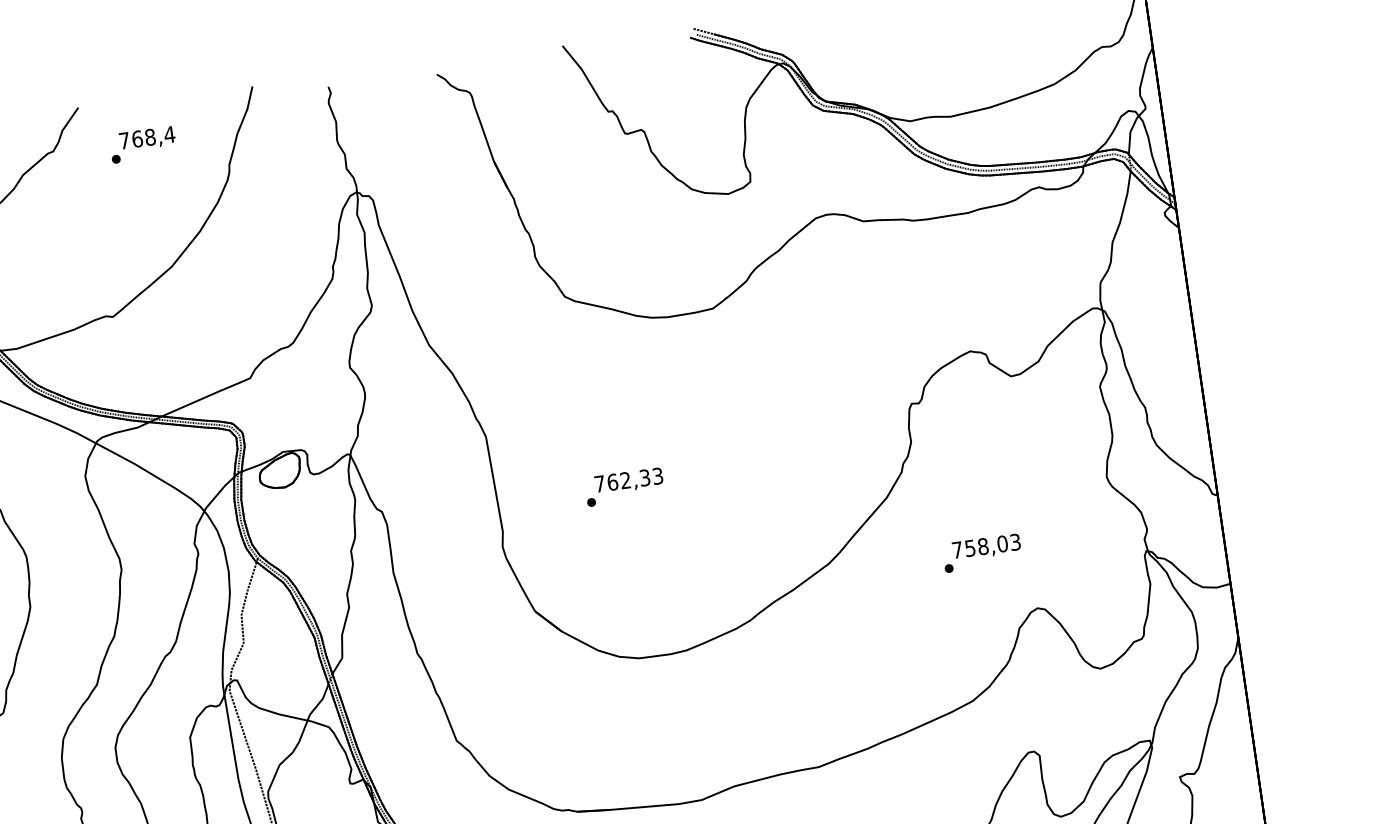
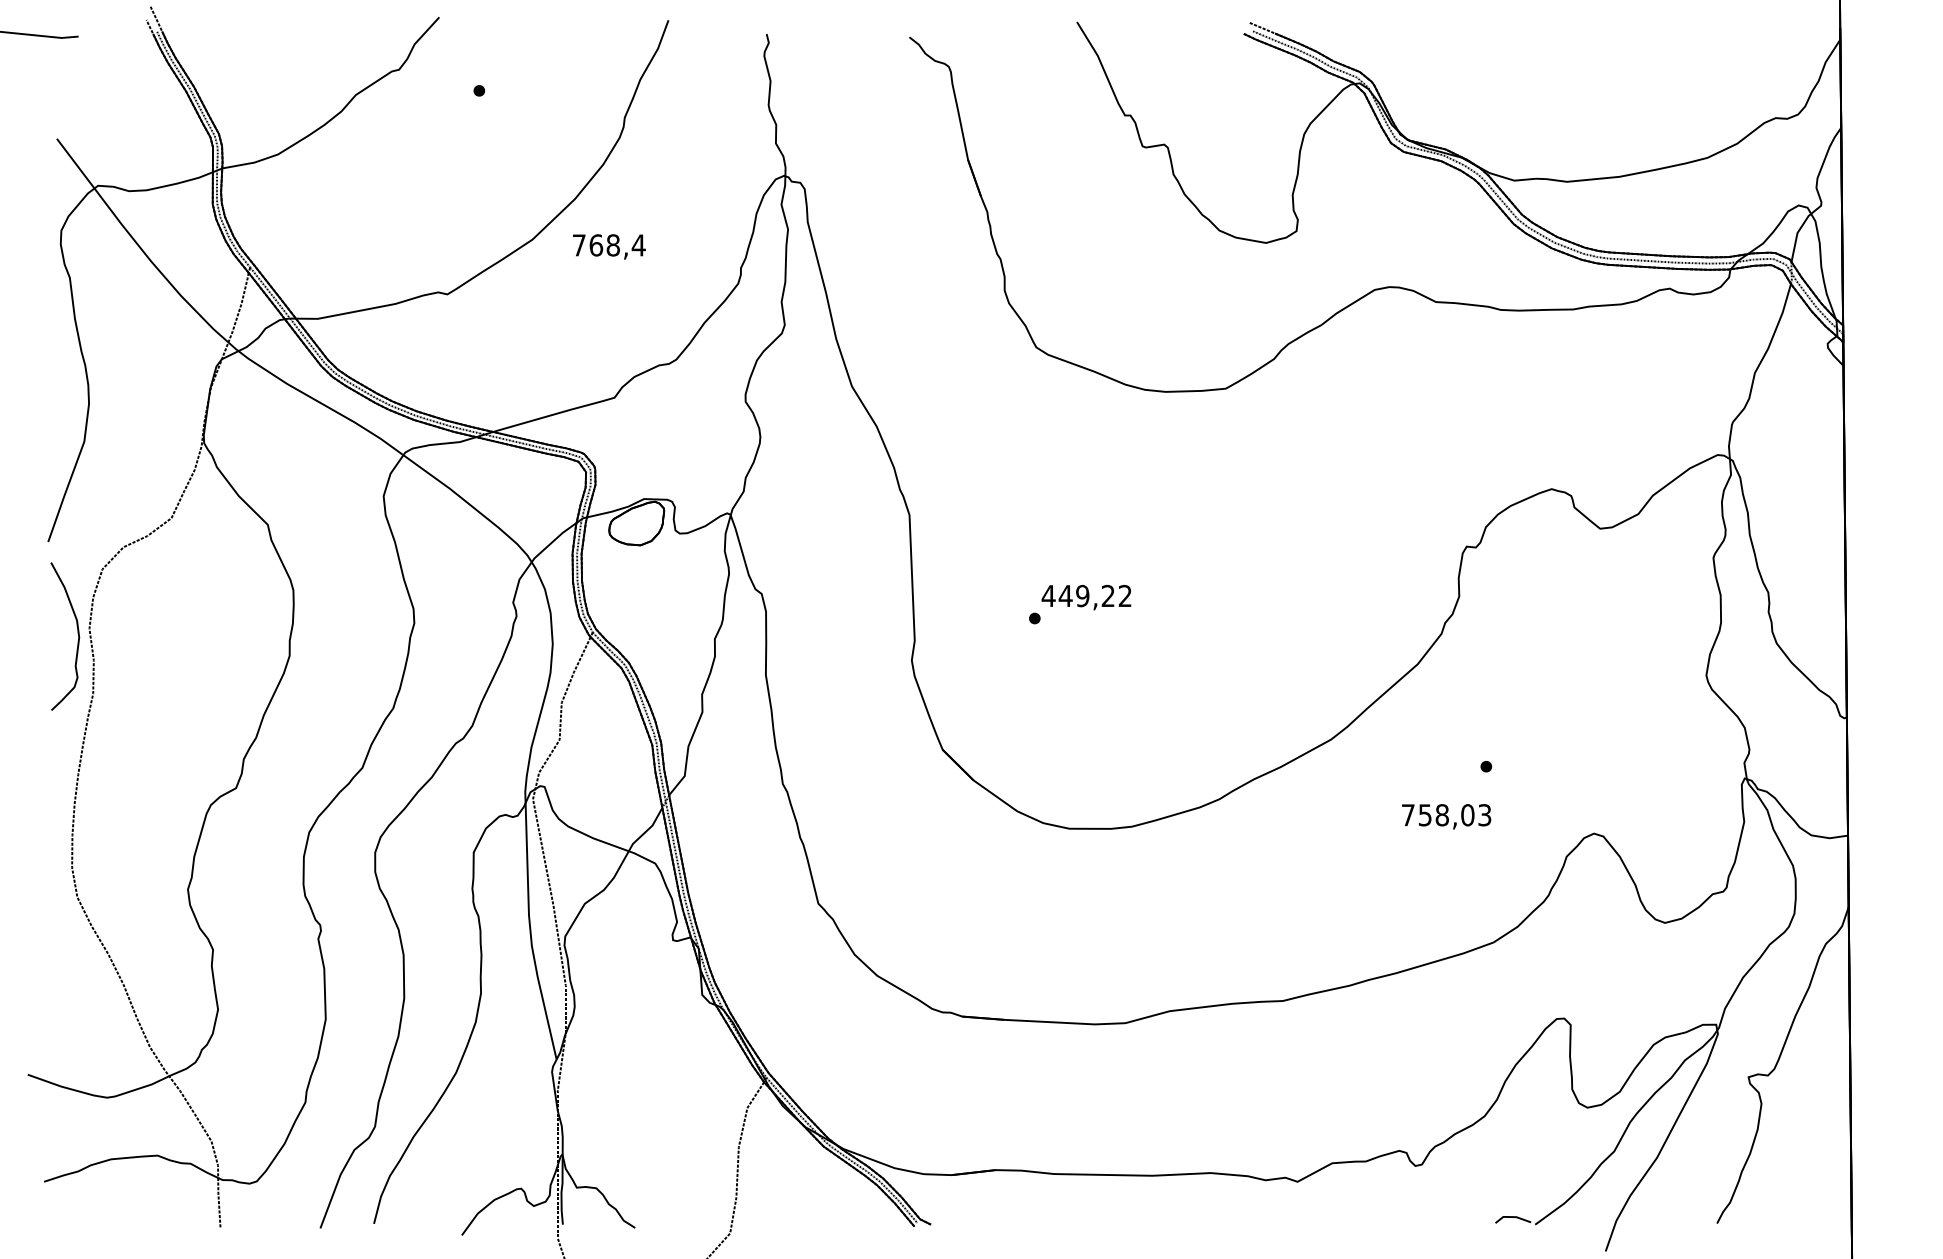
text: (147, 138) -> (609, 246), moved
text: (628, 479) -> (1086, 595), 762,33 -> 449,22
text: (986, 547) -> (1446, 816), moved

